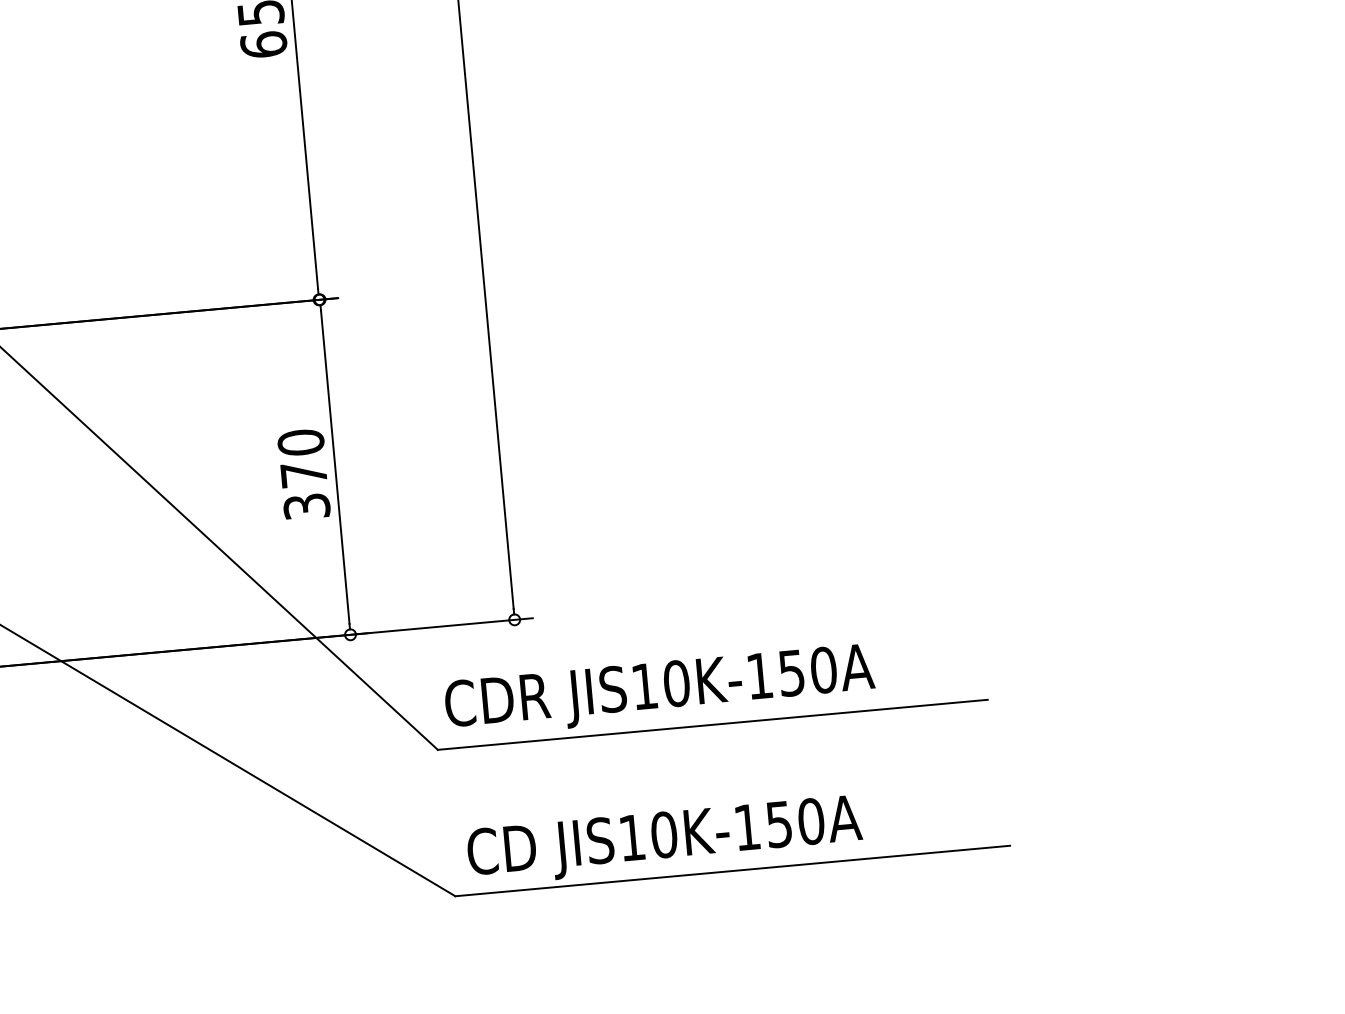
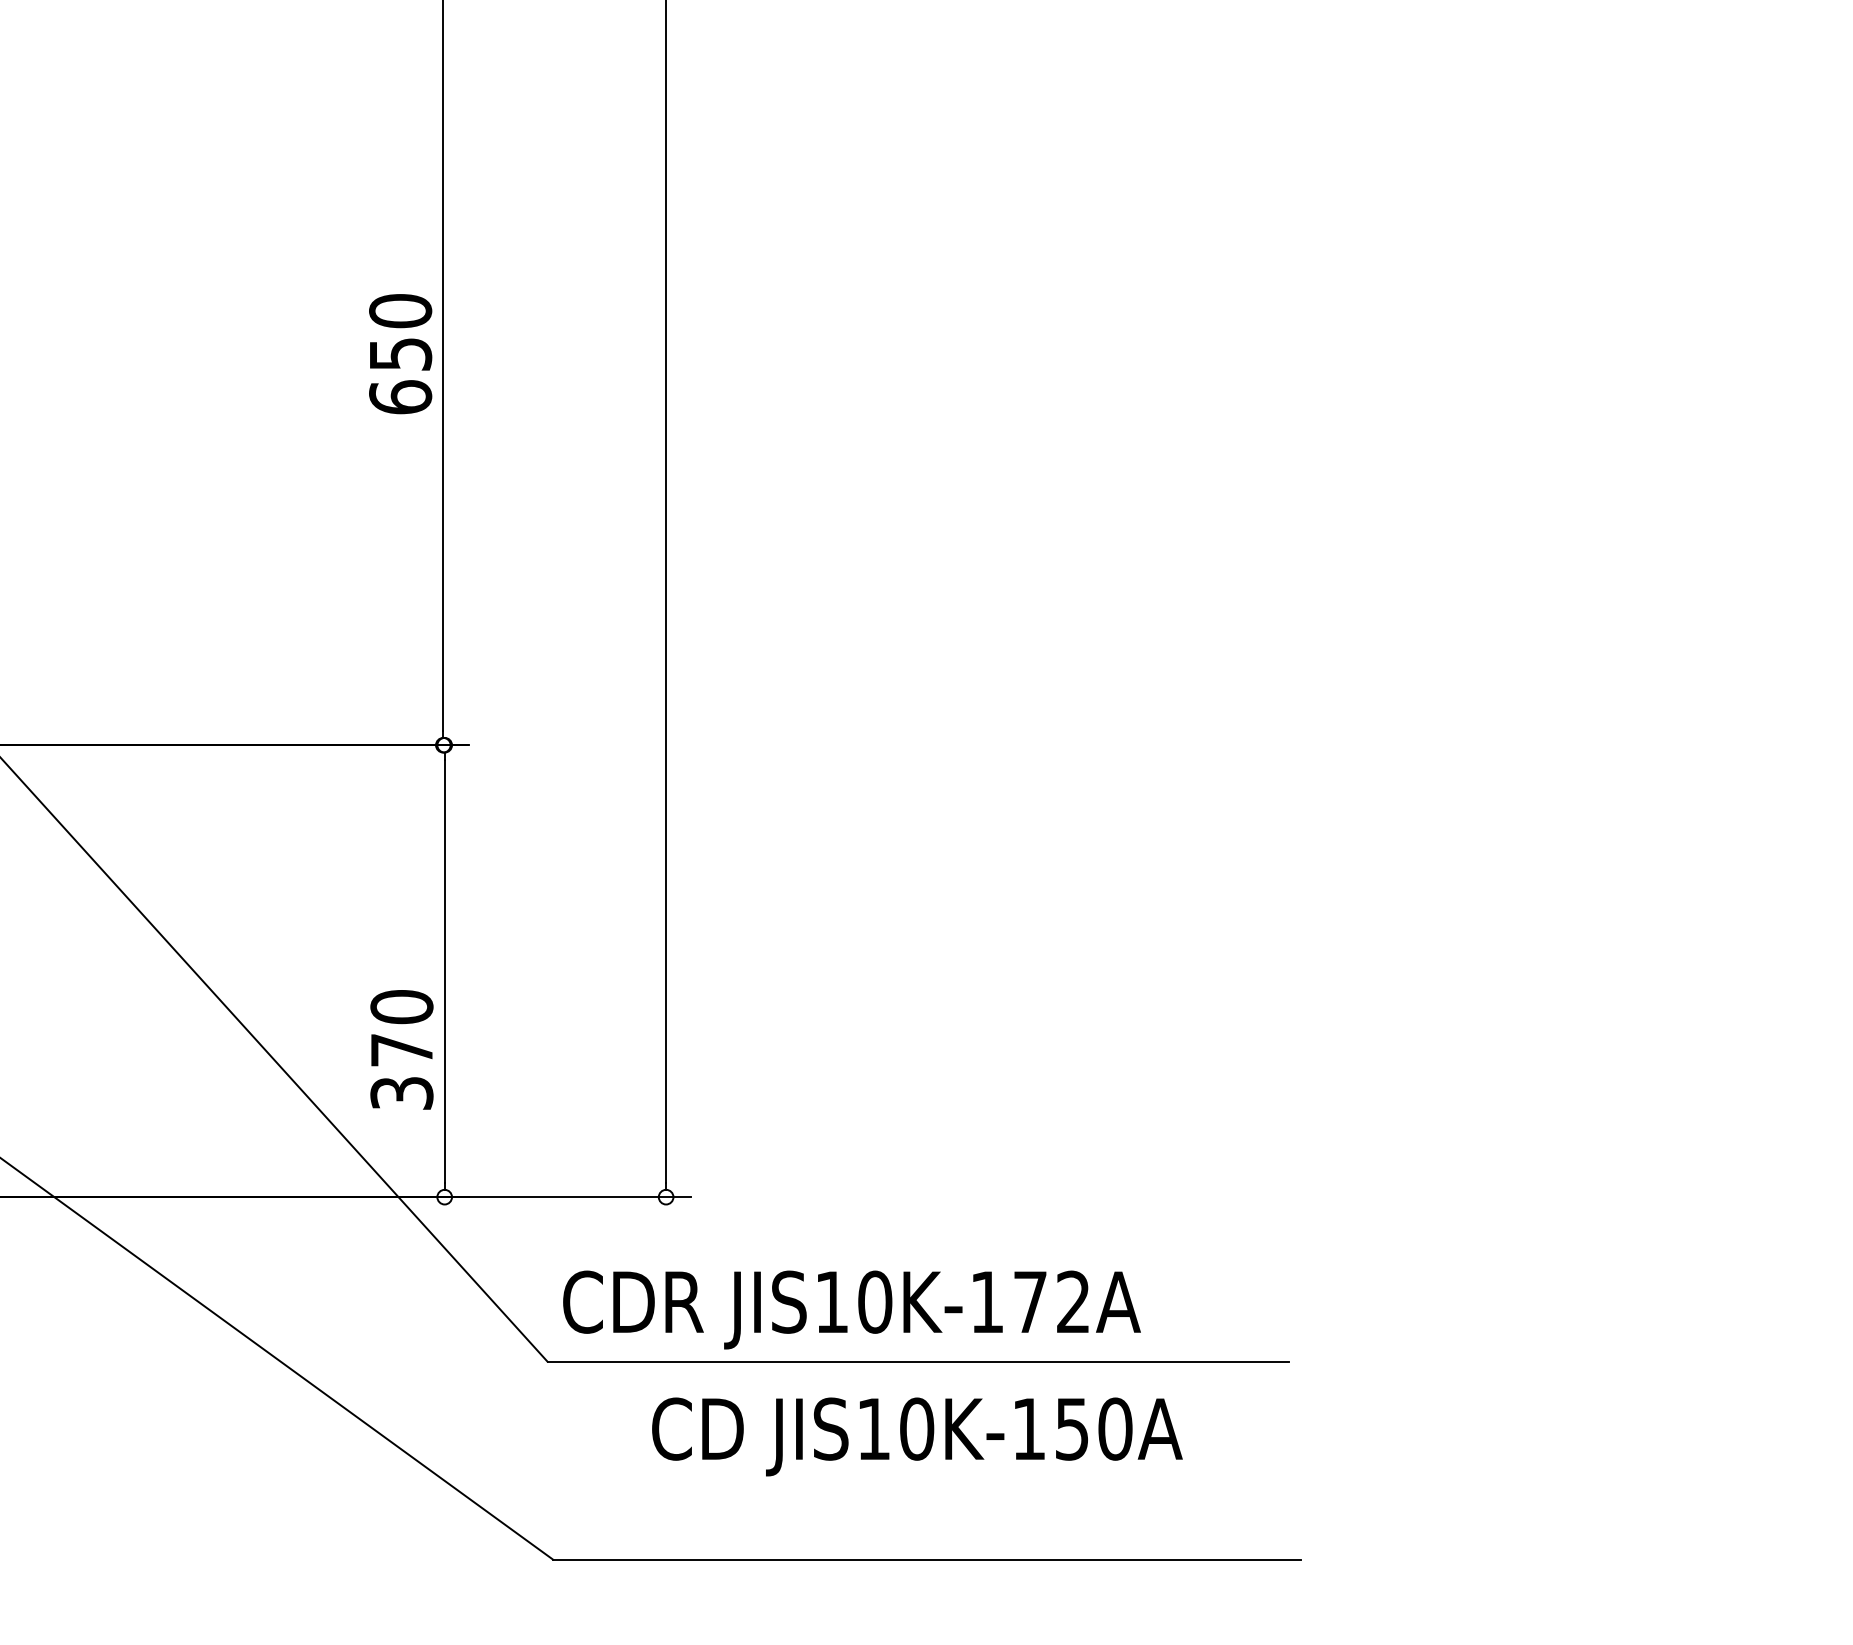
text: (303, 474) -> (401, 1049), moved
text: (808, 671) -> (1052, 1301), JIS10K-150A -> JIS10K-172A
text: (665, 840) -> (917, 1436), moved

